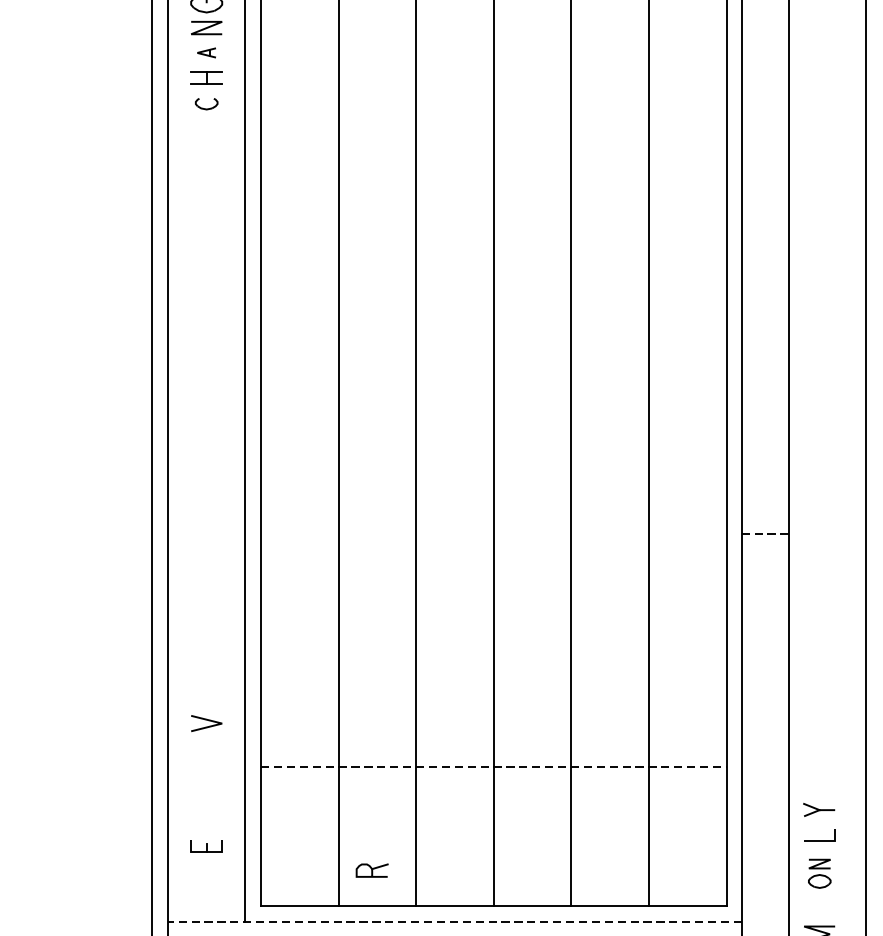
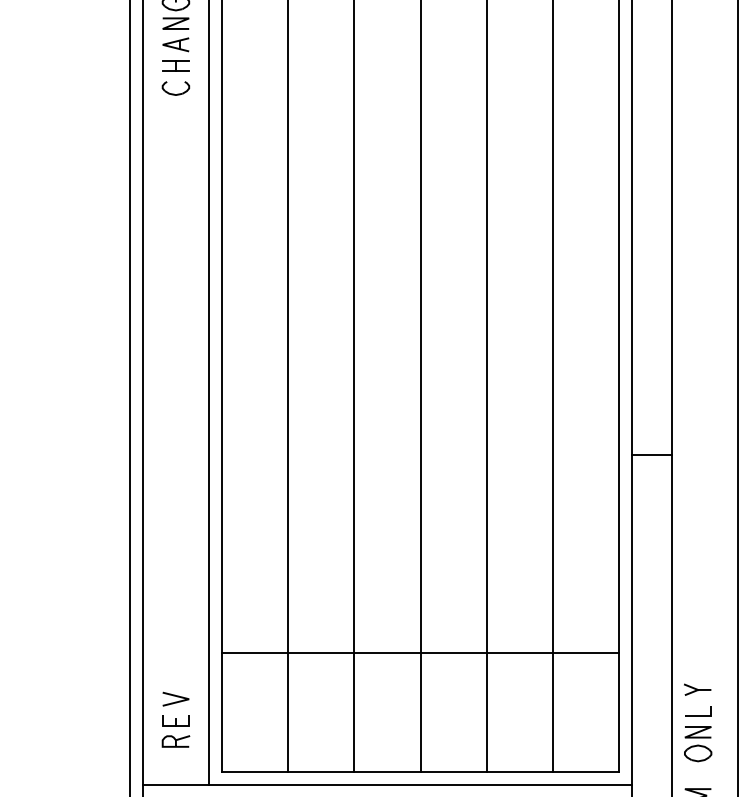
part: (206, 52) -> (175, 44), size x1.67
part: (206, 104) -> (175, 88), size x1.43
line: (764, 533) -> (651, 454), dashed -> solid
line: (206, 720) -> (175, 696), moved
line: (494, 766) -> (421, 652), dashed -> solid
part: (371, 870) -> (175, 741), moved
part: (820, 874) -> (698, 744), size x1.43
line: (454, 922) -> (387, 785), dashed -> solid

